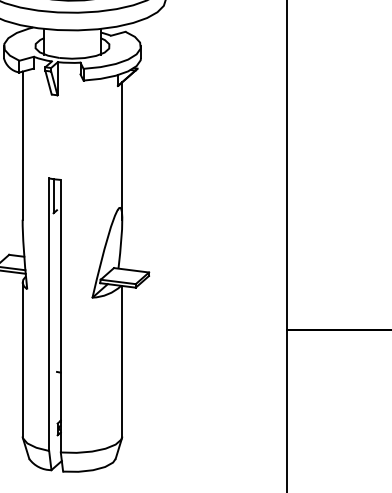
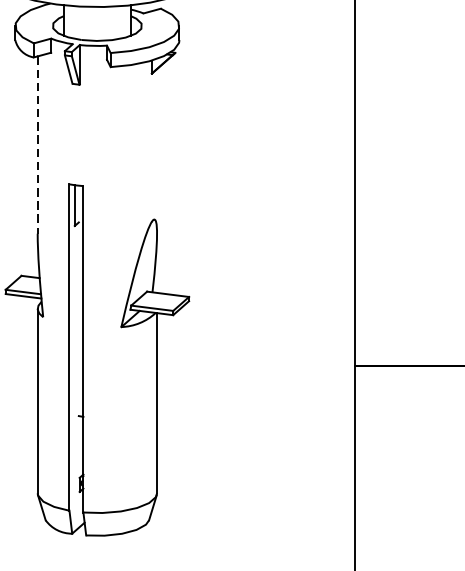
line: (22, 146) -> (37, 146), solid -> dashed
line: (122, 150) -> (157, 150), removed

